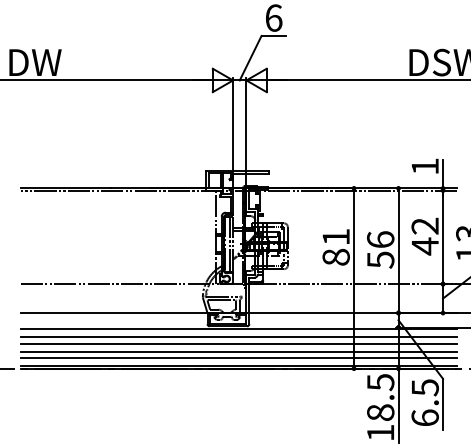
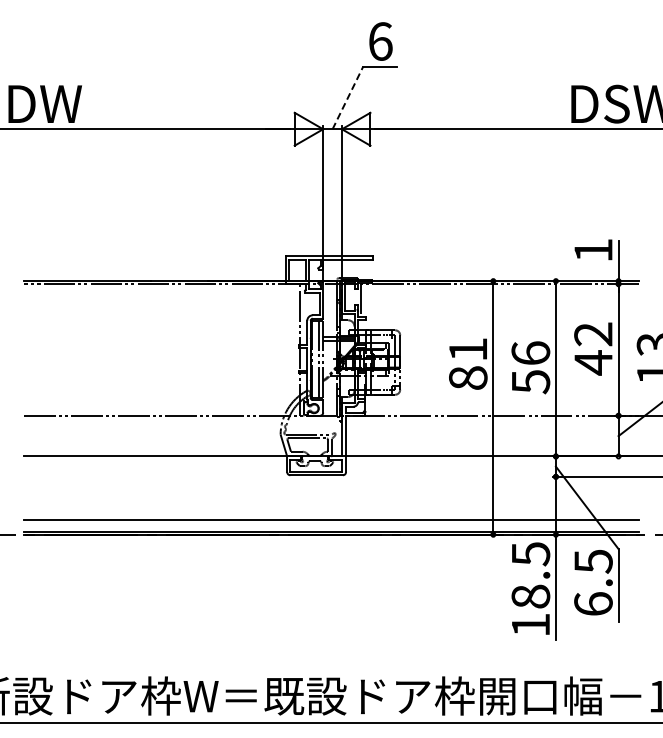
line: (250, 57) -> (347, 97), solid -> dashed
line: (239, 329) -> (331, 479), removed
line: (239, 337) -> (331, 490), removed
line: (239, 344) -> (331, 500), removed
line: (239, 351) -> (331, 510), removed

